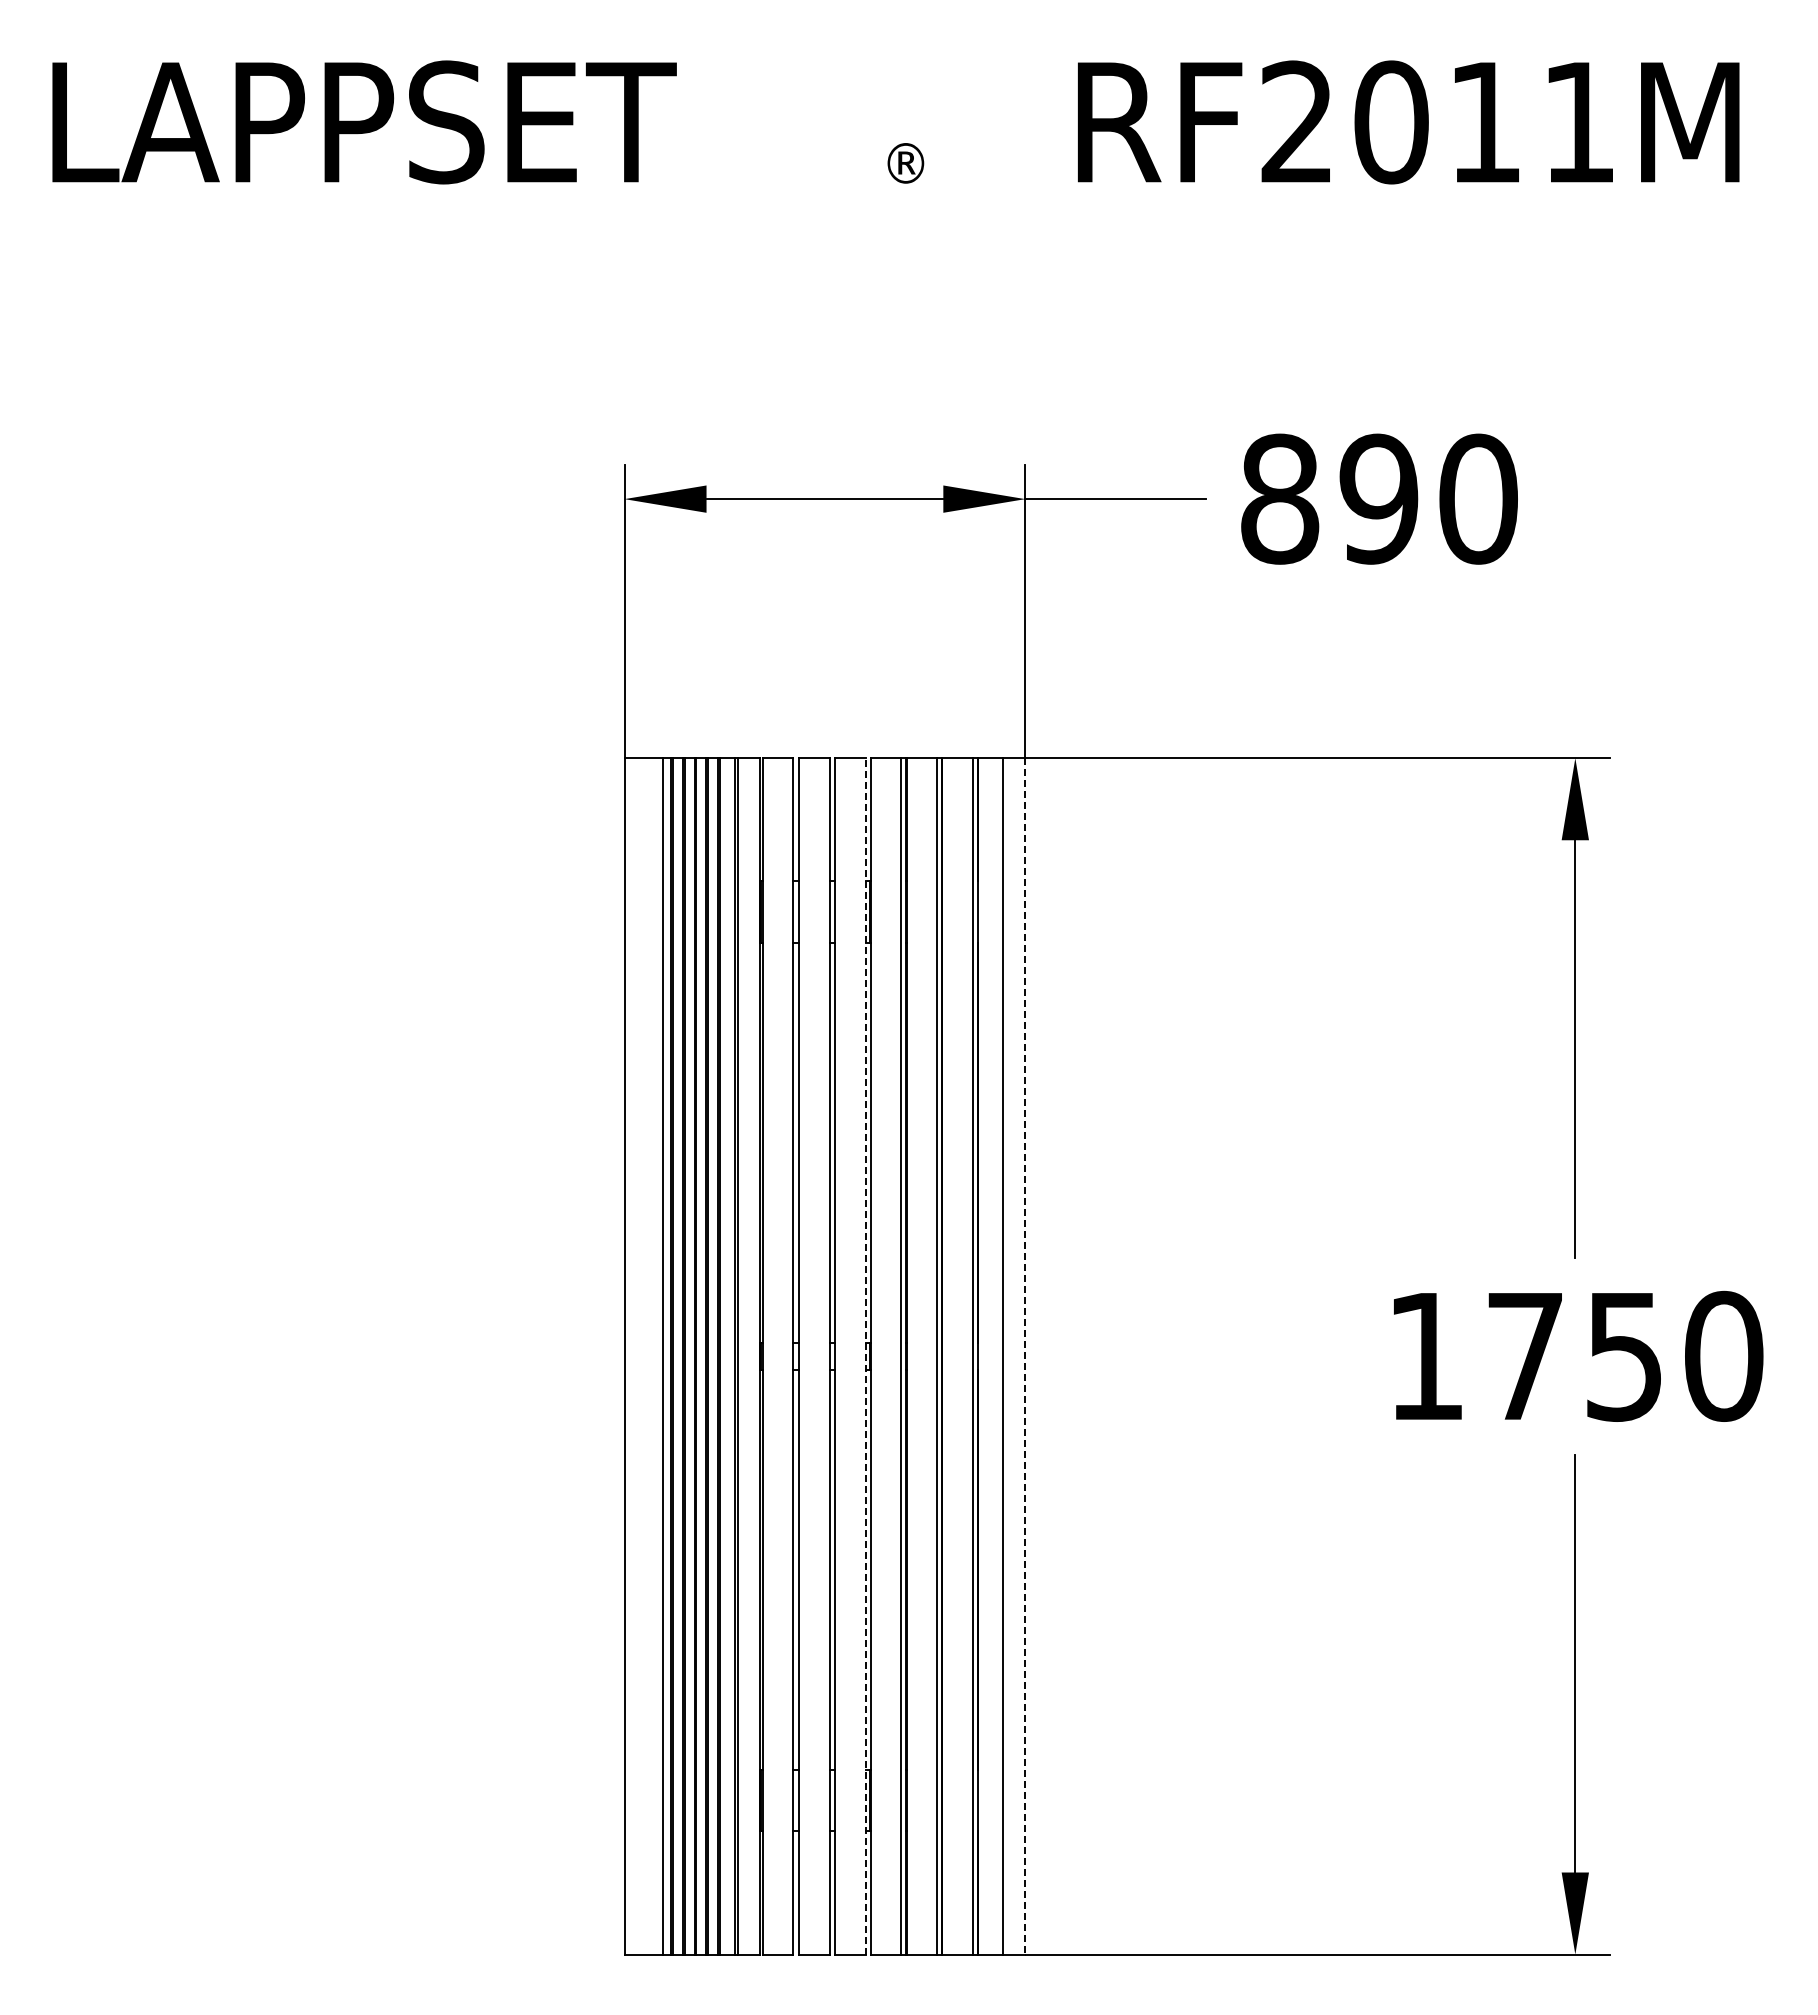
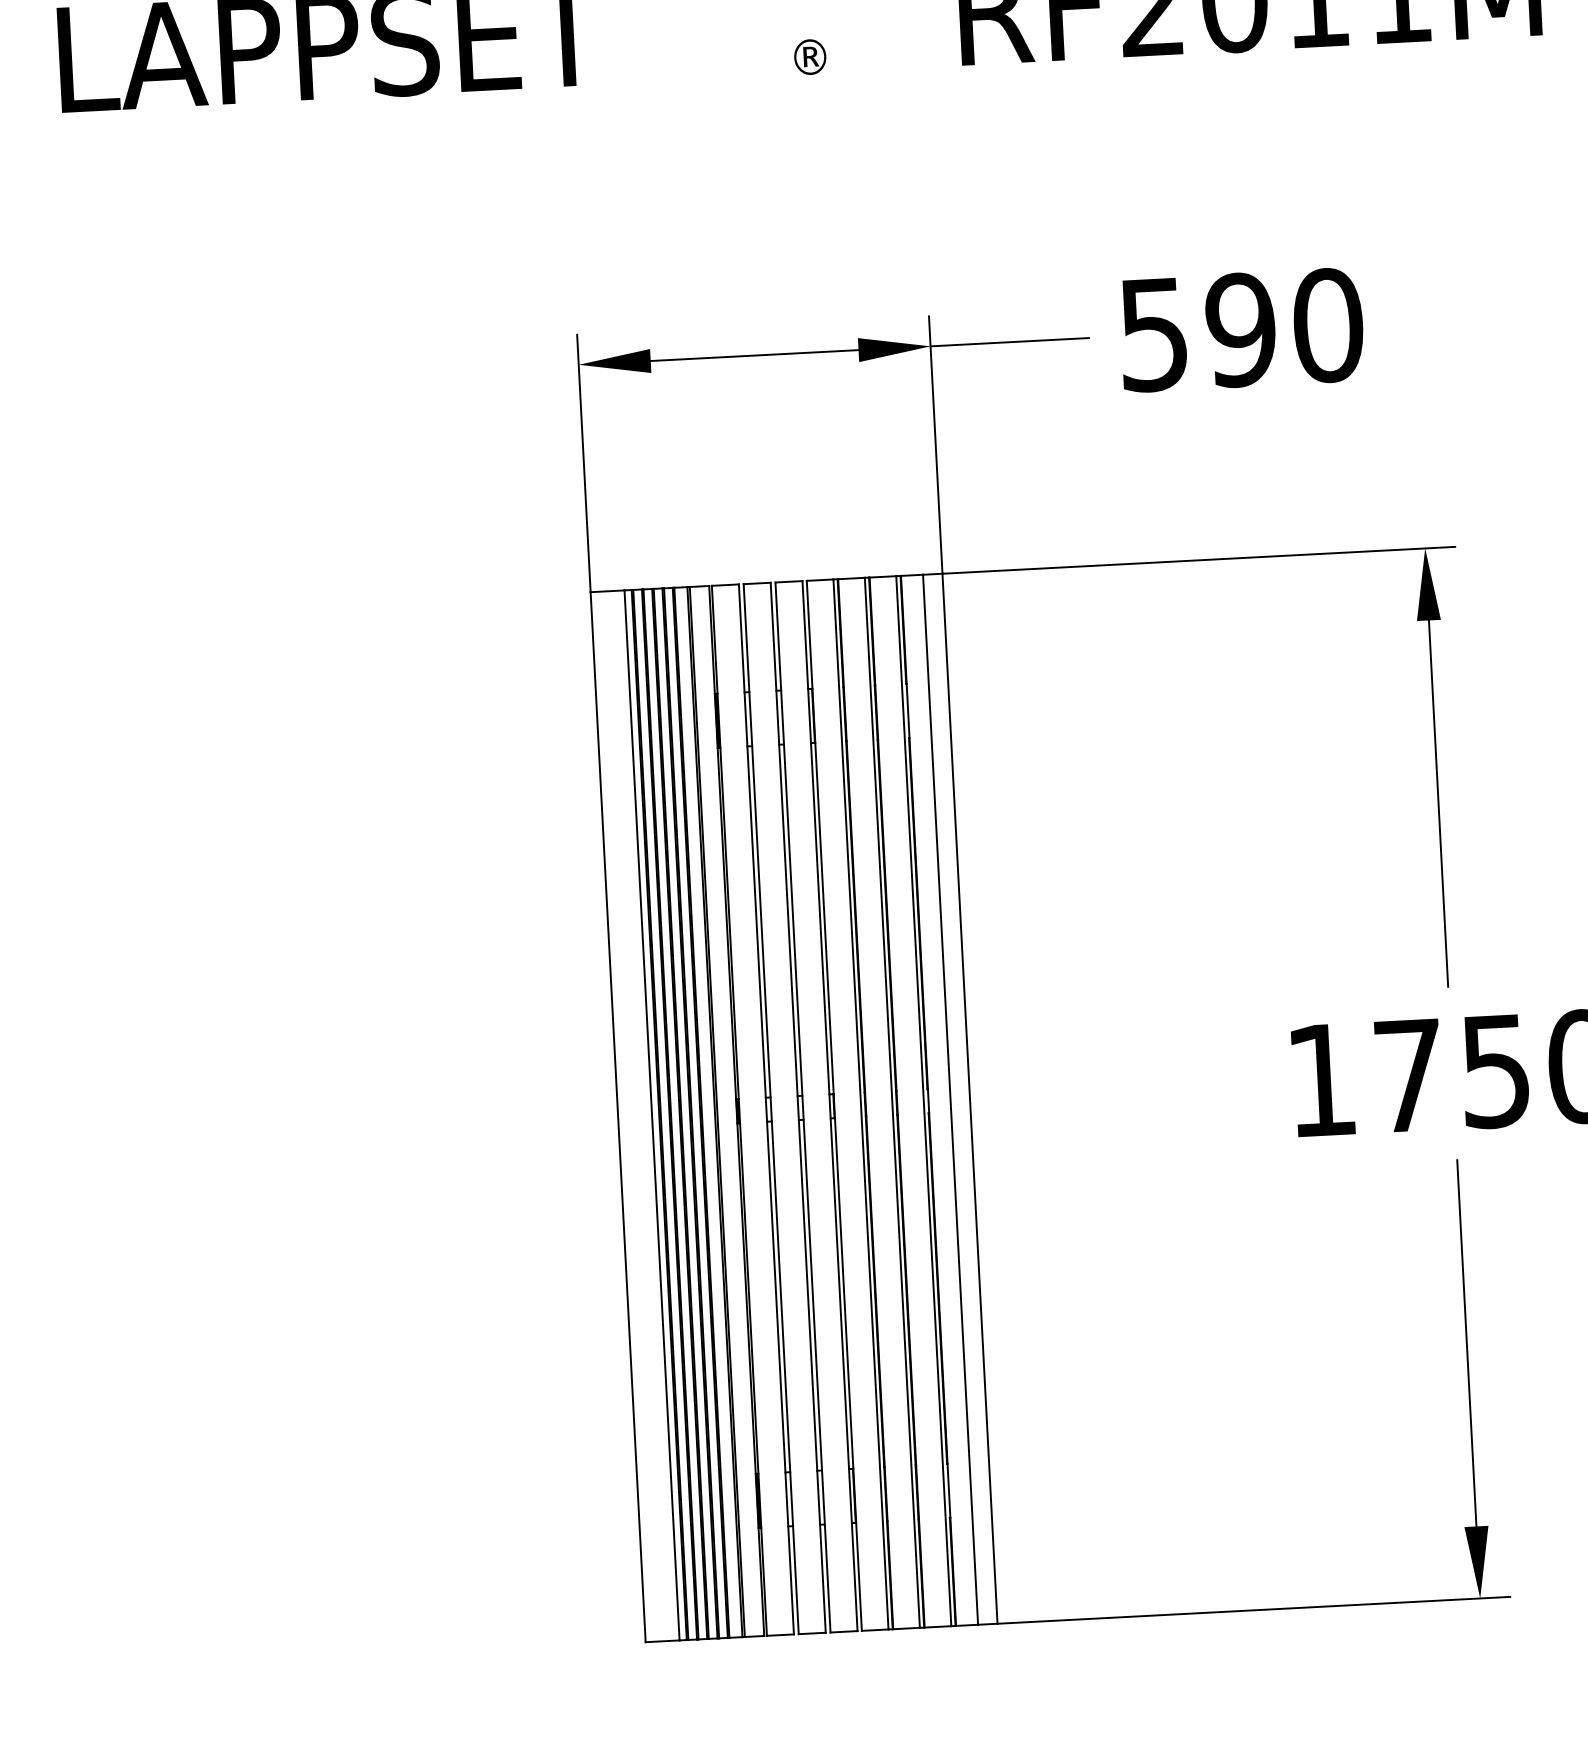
text: (1280, 498) -> (1154, 334), 890 -> 590
line: (865, 1355) -> (829, 1105), dashed -> solid
line: (1025, 1356) -> (970, 1098), dashed -> solid

